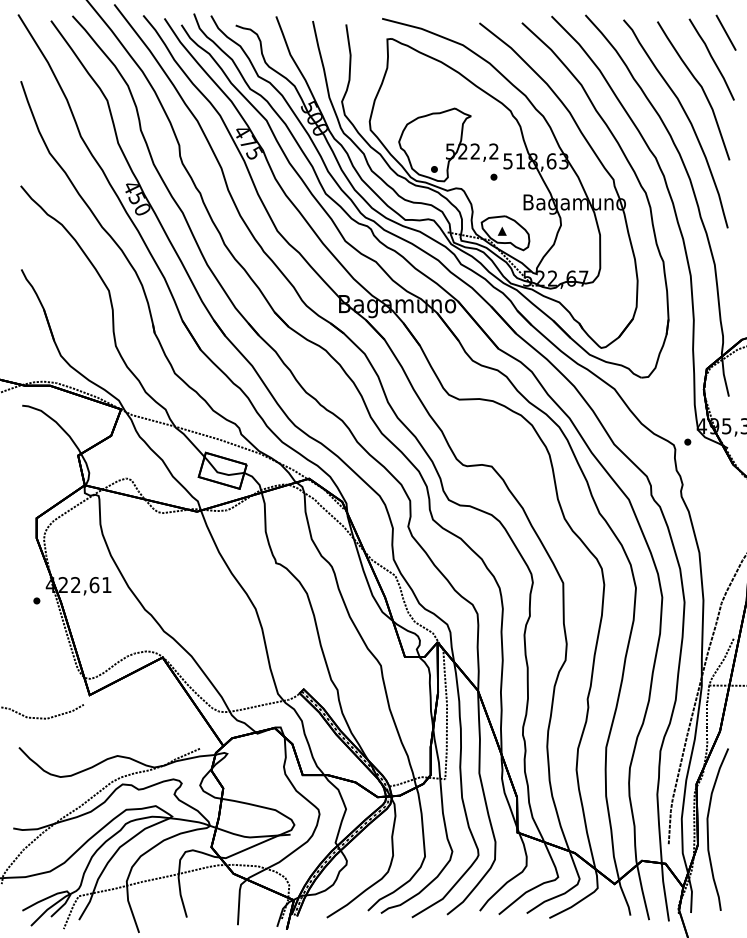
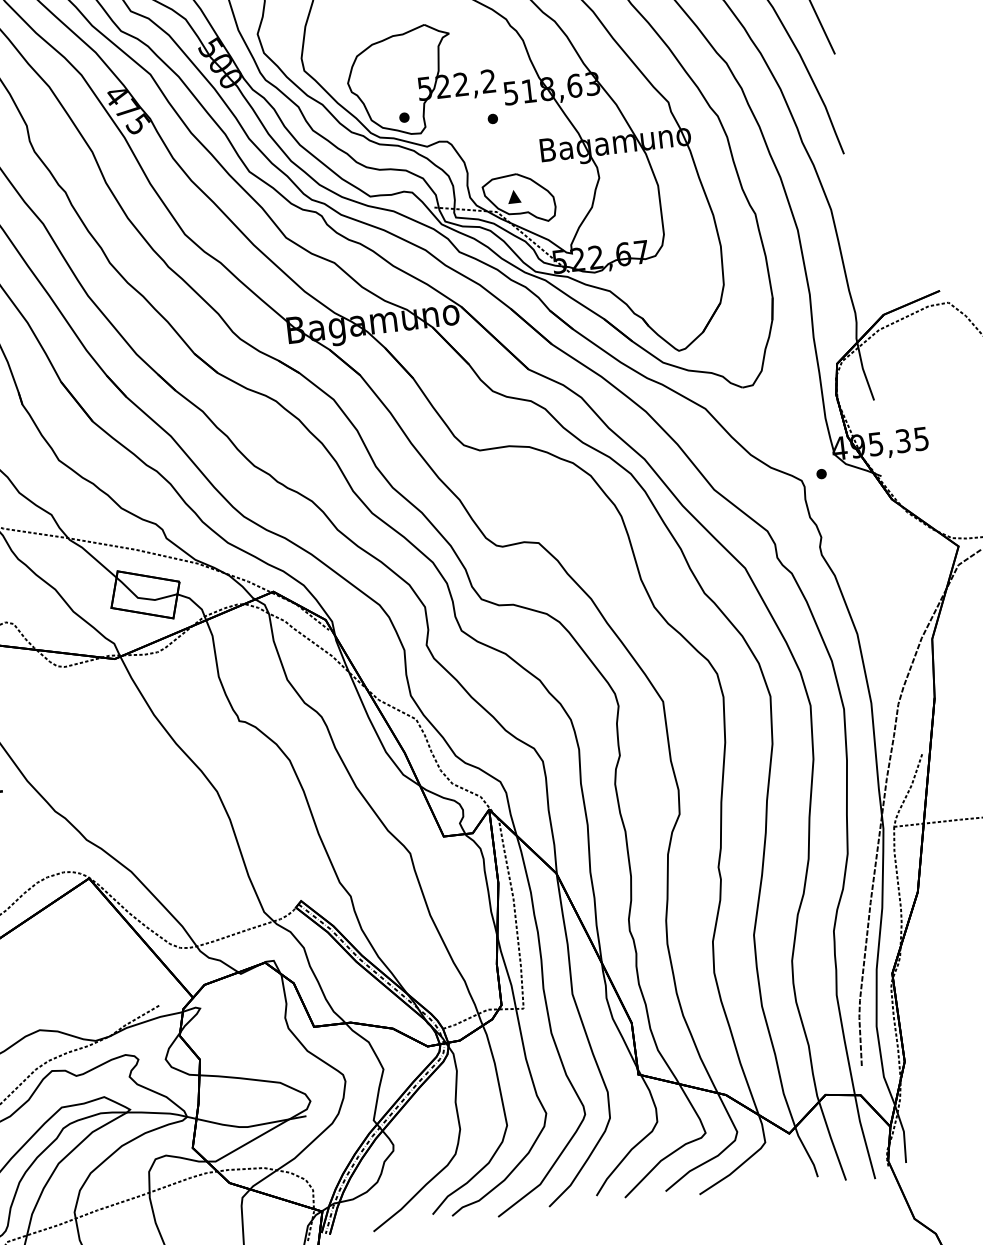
curve: (708, 829) -> (917, 1037), removed

